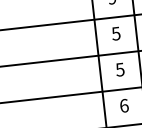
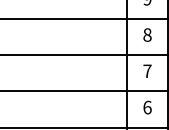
text: (116, 33) -> (147, 34), 5 -> 8
text: (120, 69) -> (147, 71), 5 -> 7

